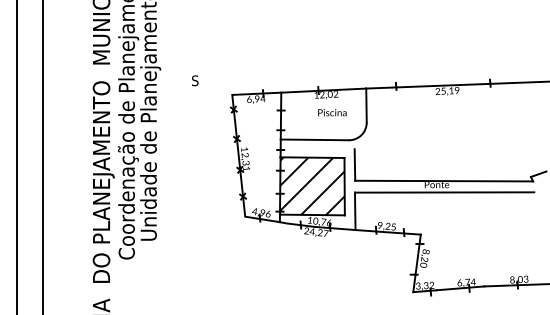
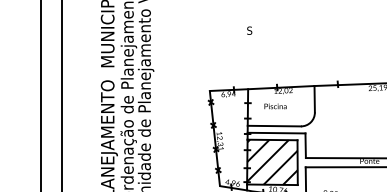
text: (195, 80) -> (249, 30), moved
text: (332, 112) -> (275, 106), moved
line: (317, 148) -> (276, 132), added

